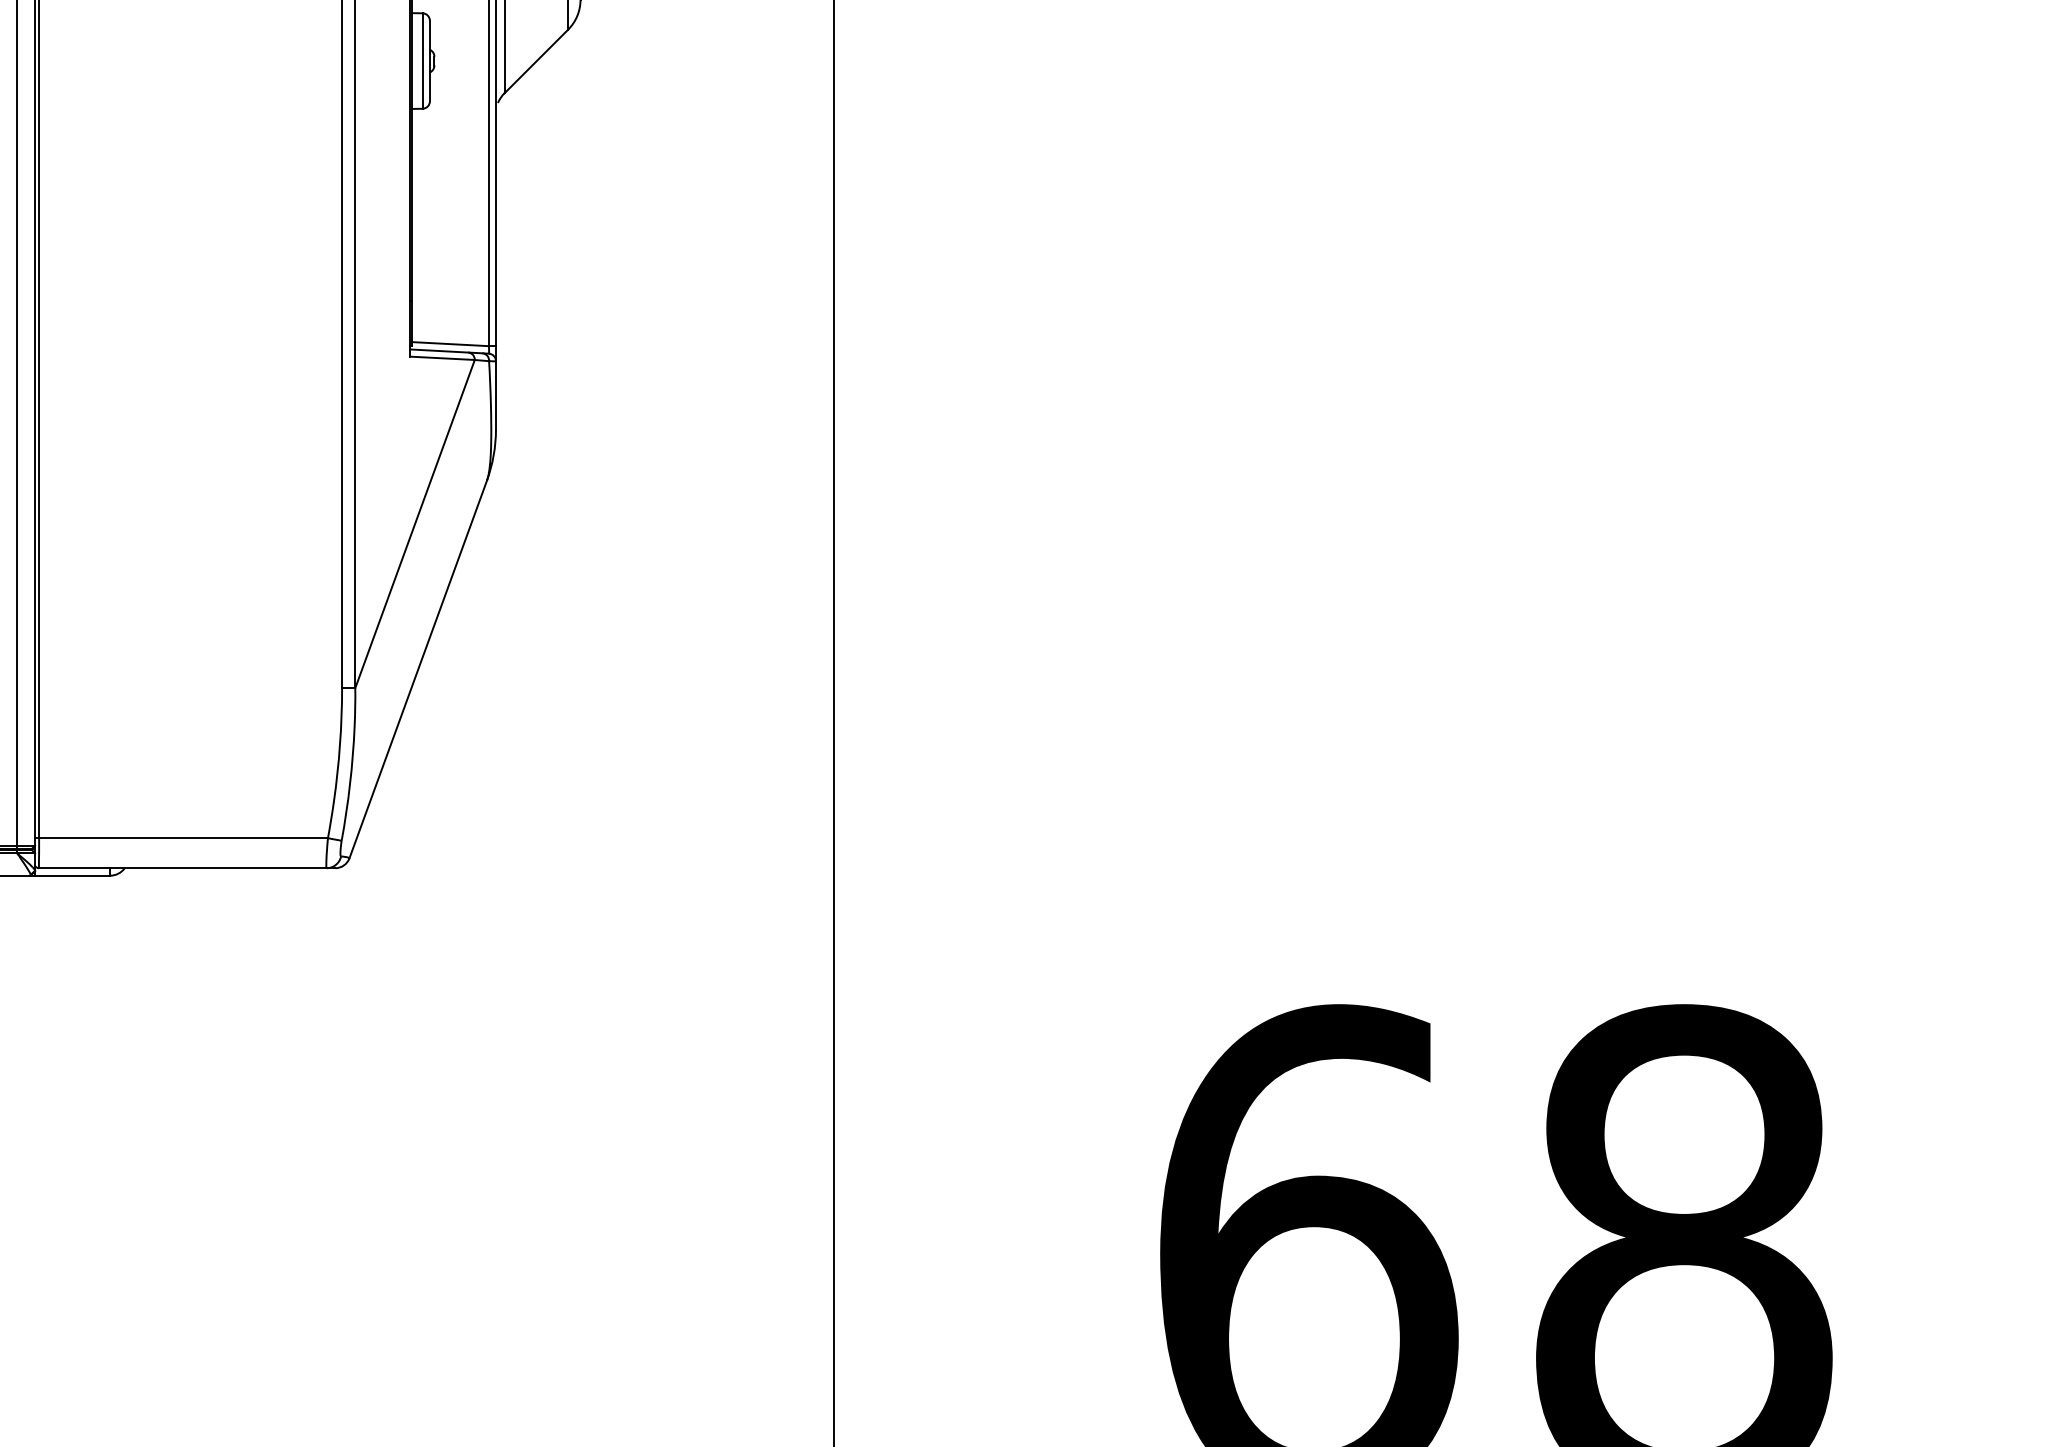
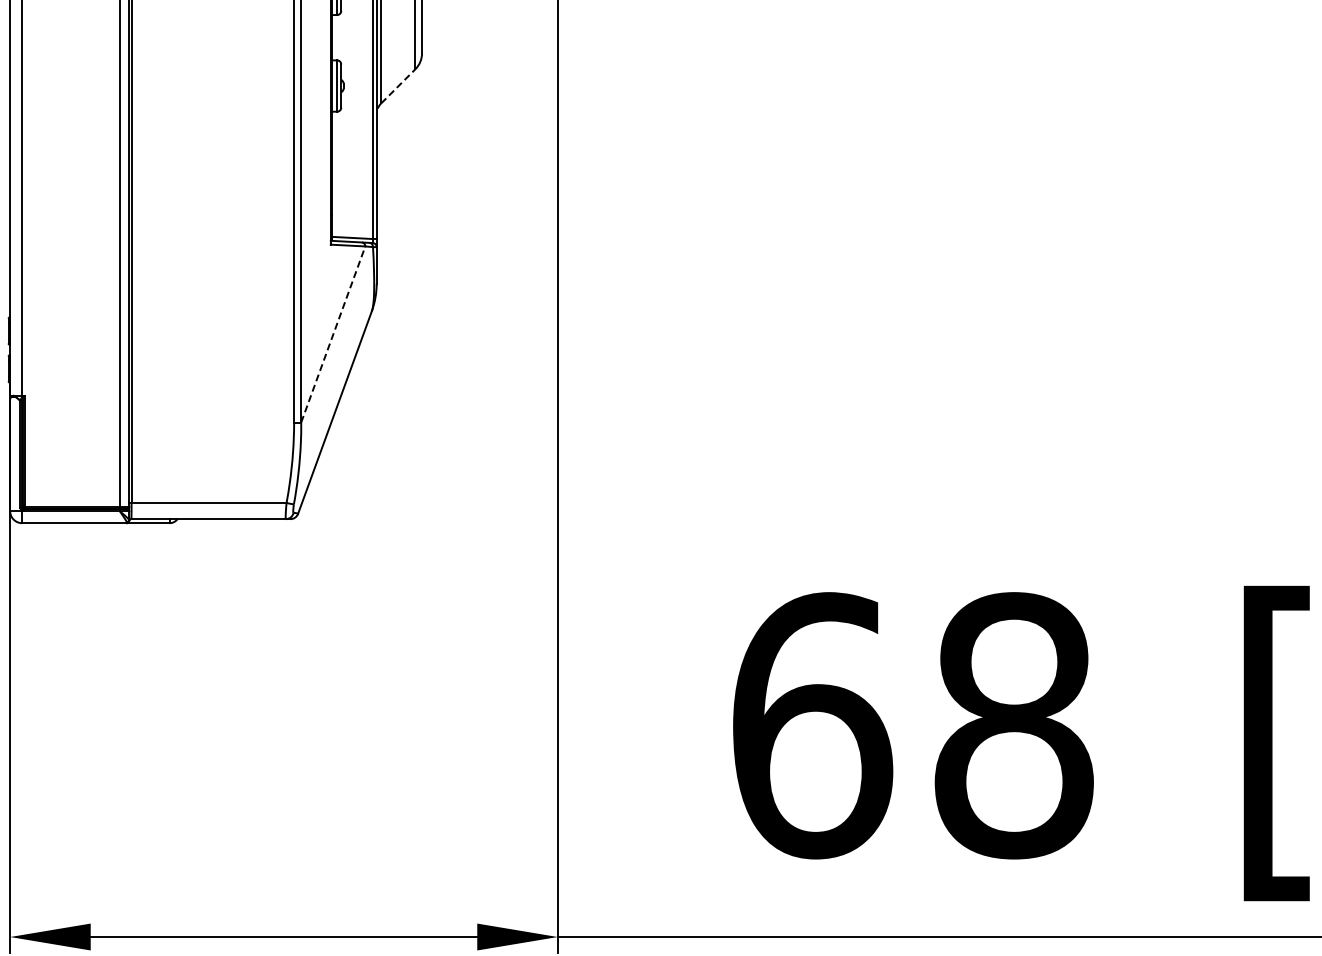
line: (536, 60) -> (398, 85), solid -> dashed
line: (415, 524) -> (333, 334), solid -> dashed

